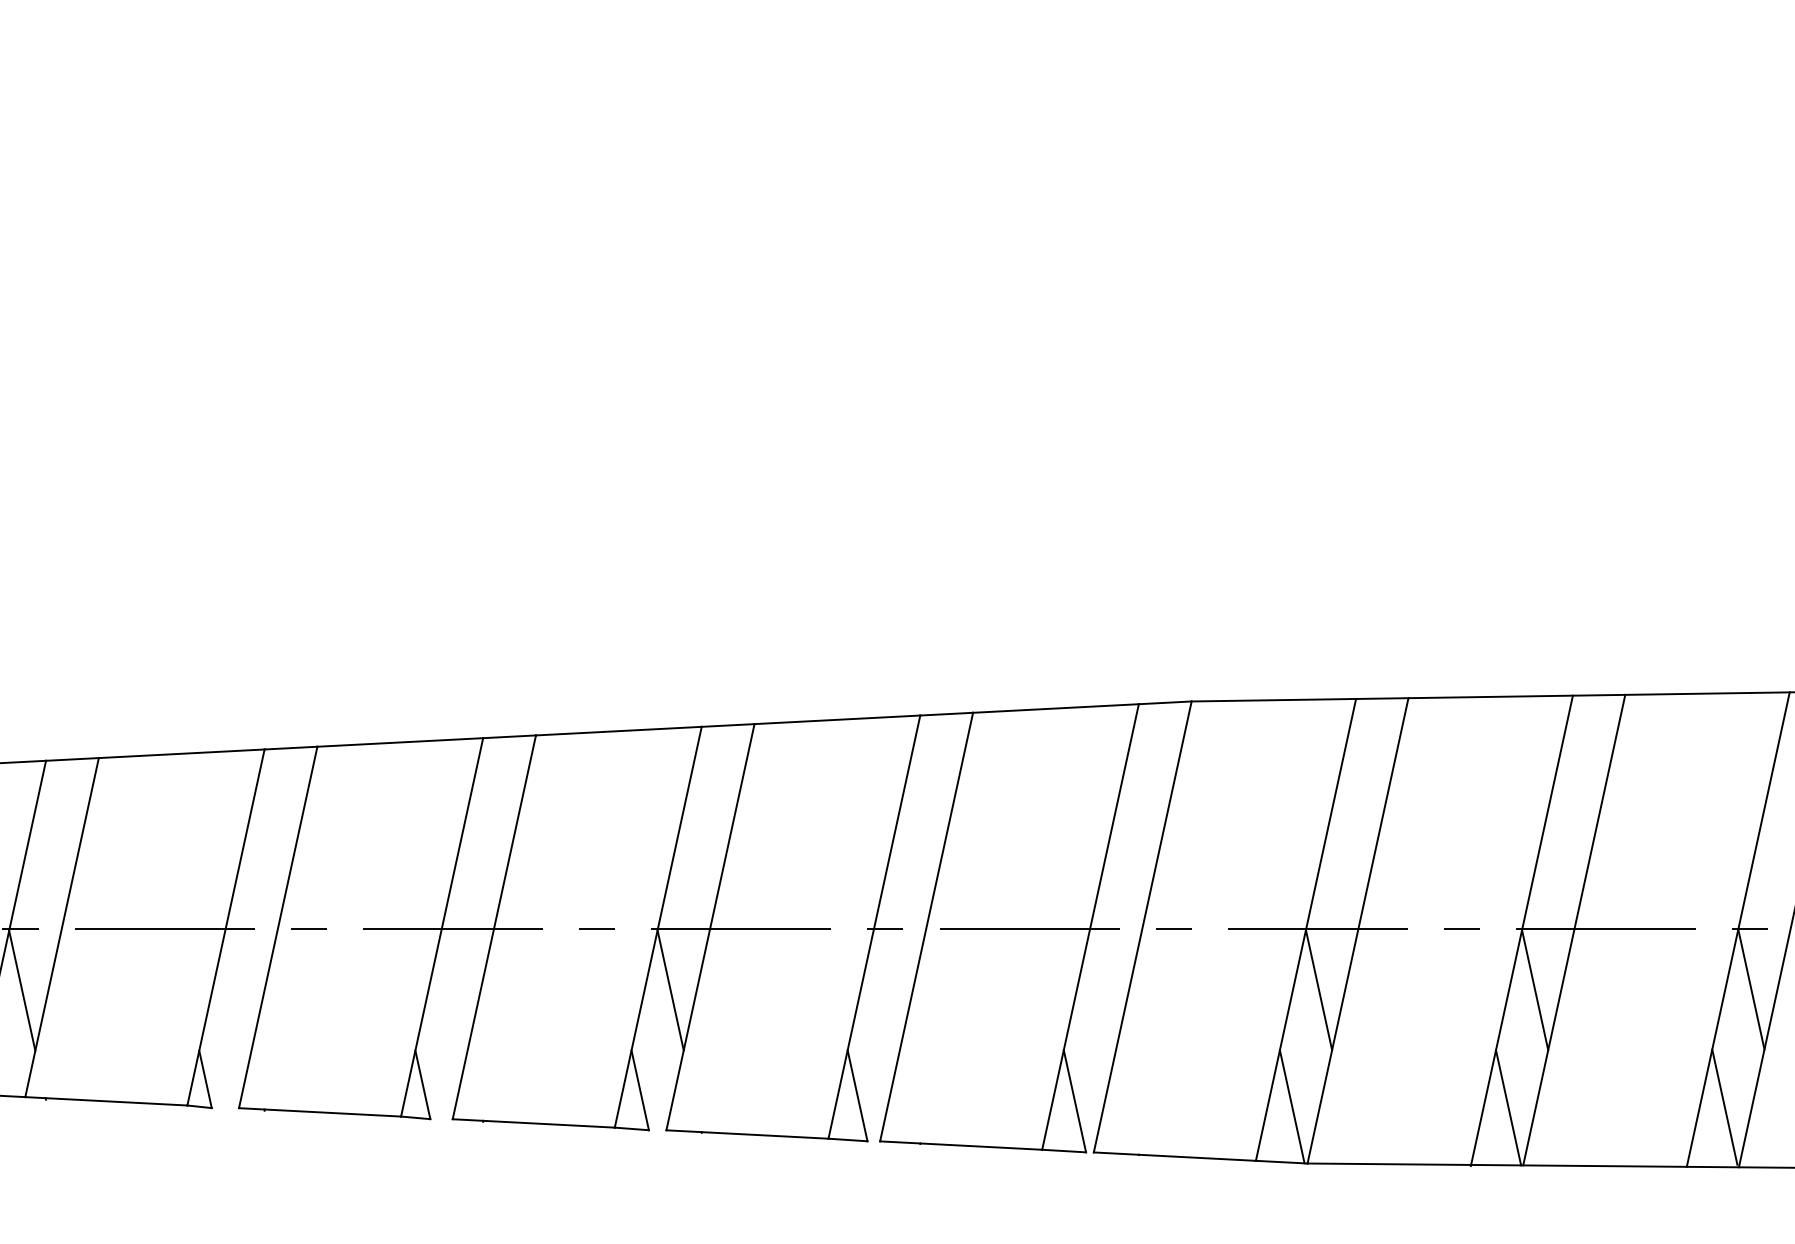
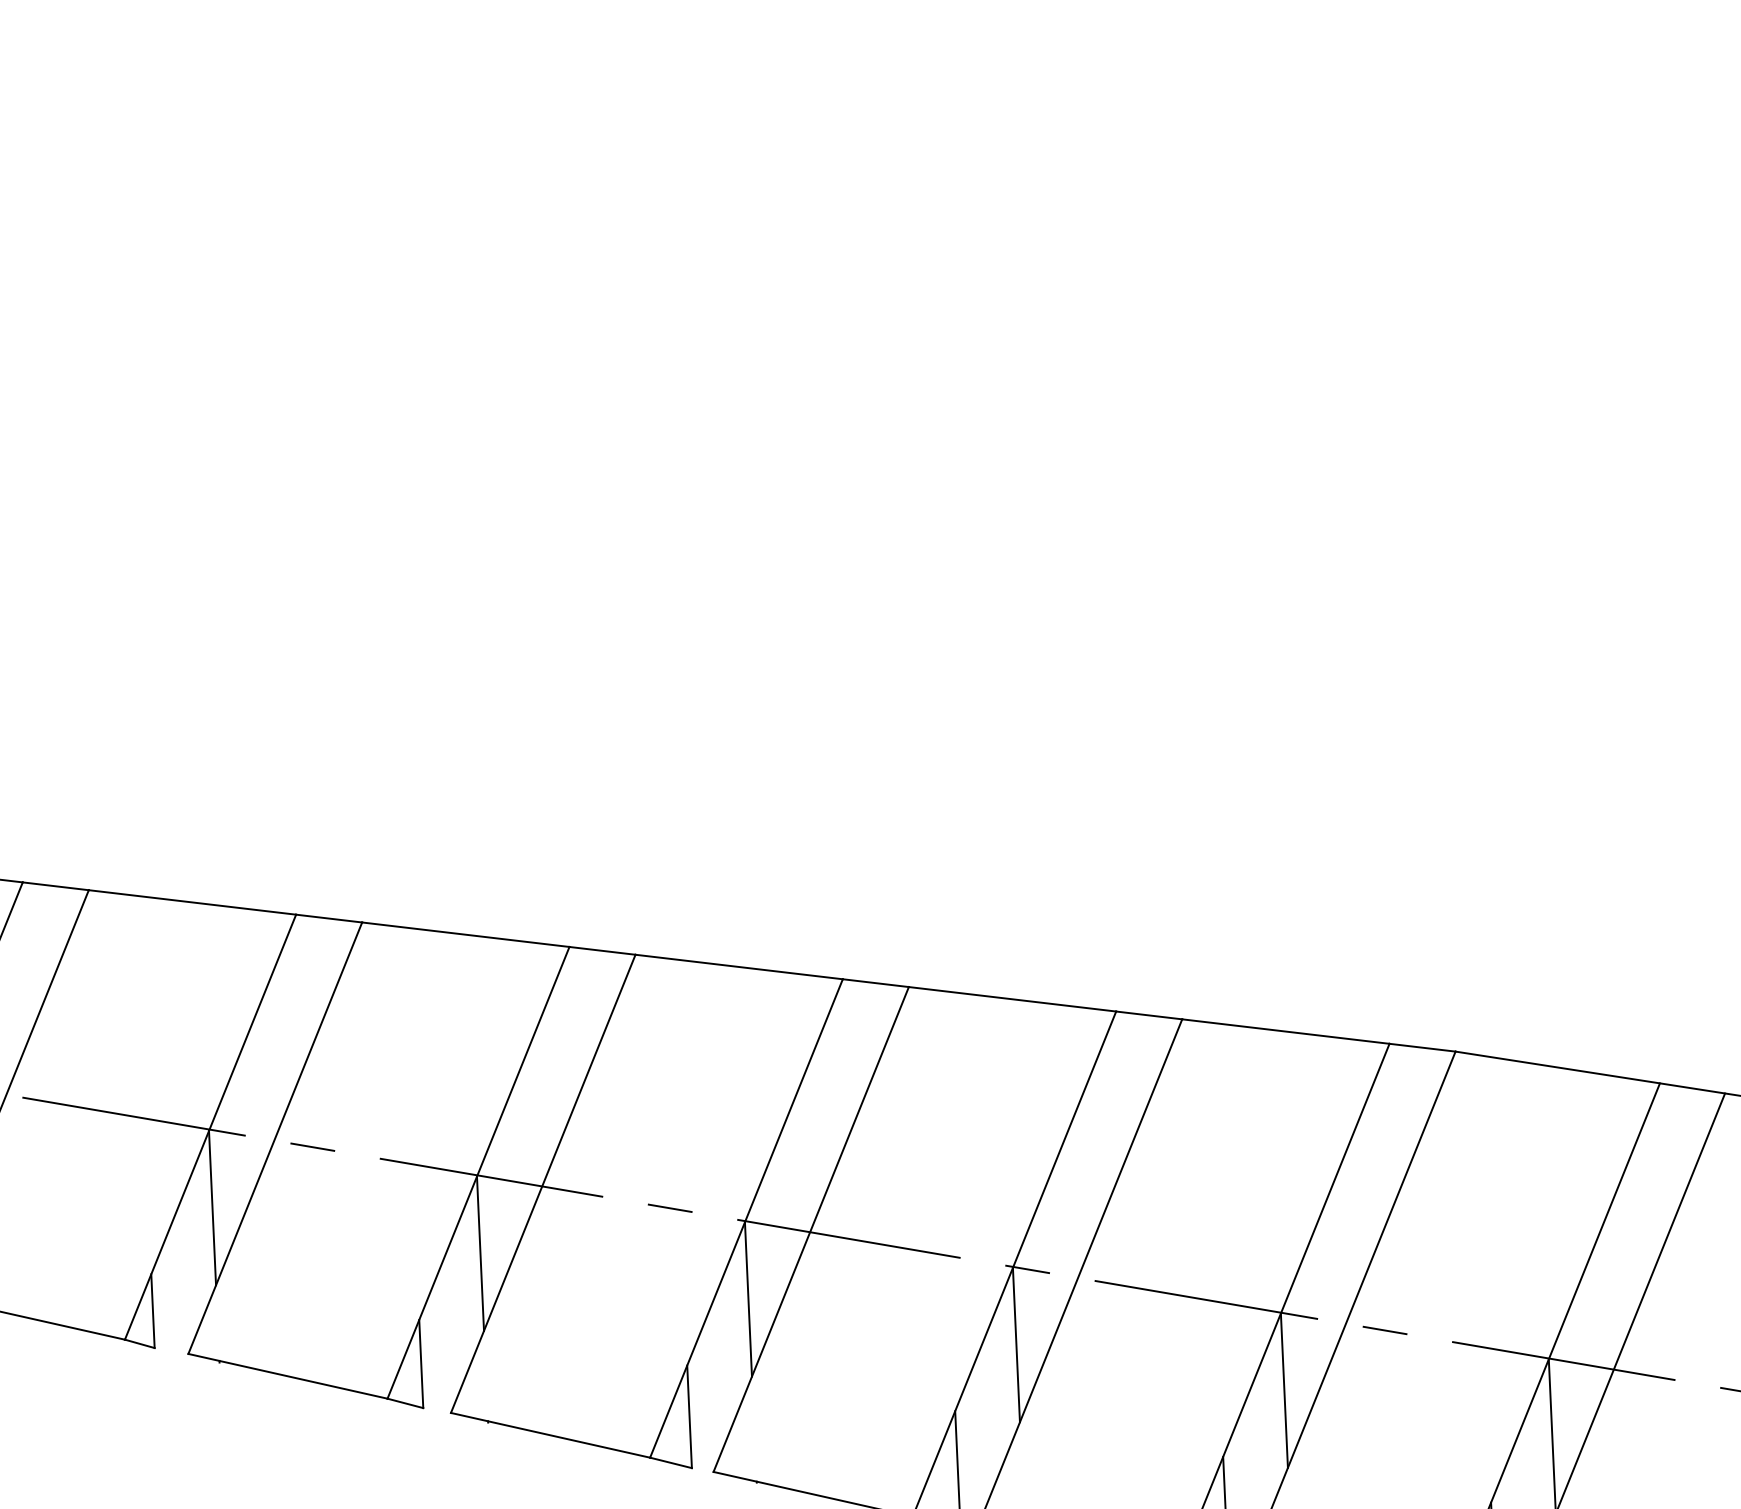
line: (238, 990) -> (212, 1207), added
line: (454, 990) -> (480, 1253), added
line: (886, 990) -> (1016, 1345), added
line: (1102, 990) -> (1283, 1391), added

